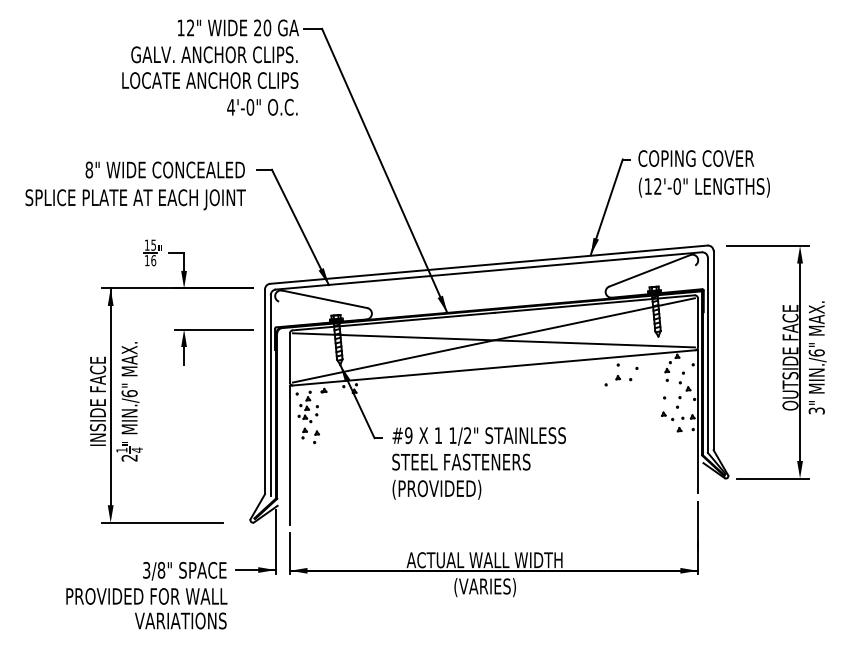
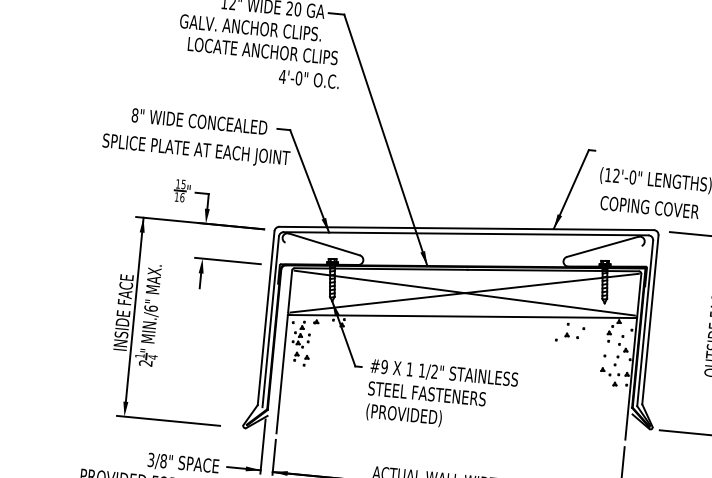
text: (210, 80) -> (263, 51), moved
text: (262, 107) -> (309, 79), moved
text: (696, 158) -> (649, 207), moved
text: (135, 199) -> (196, 150), moved

